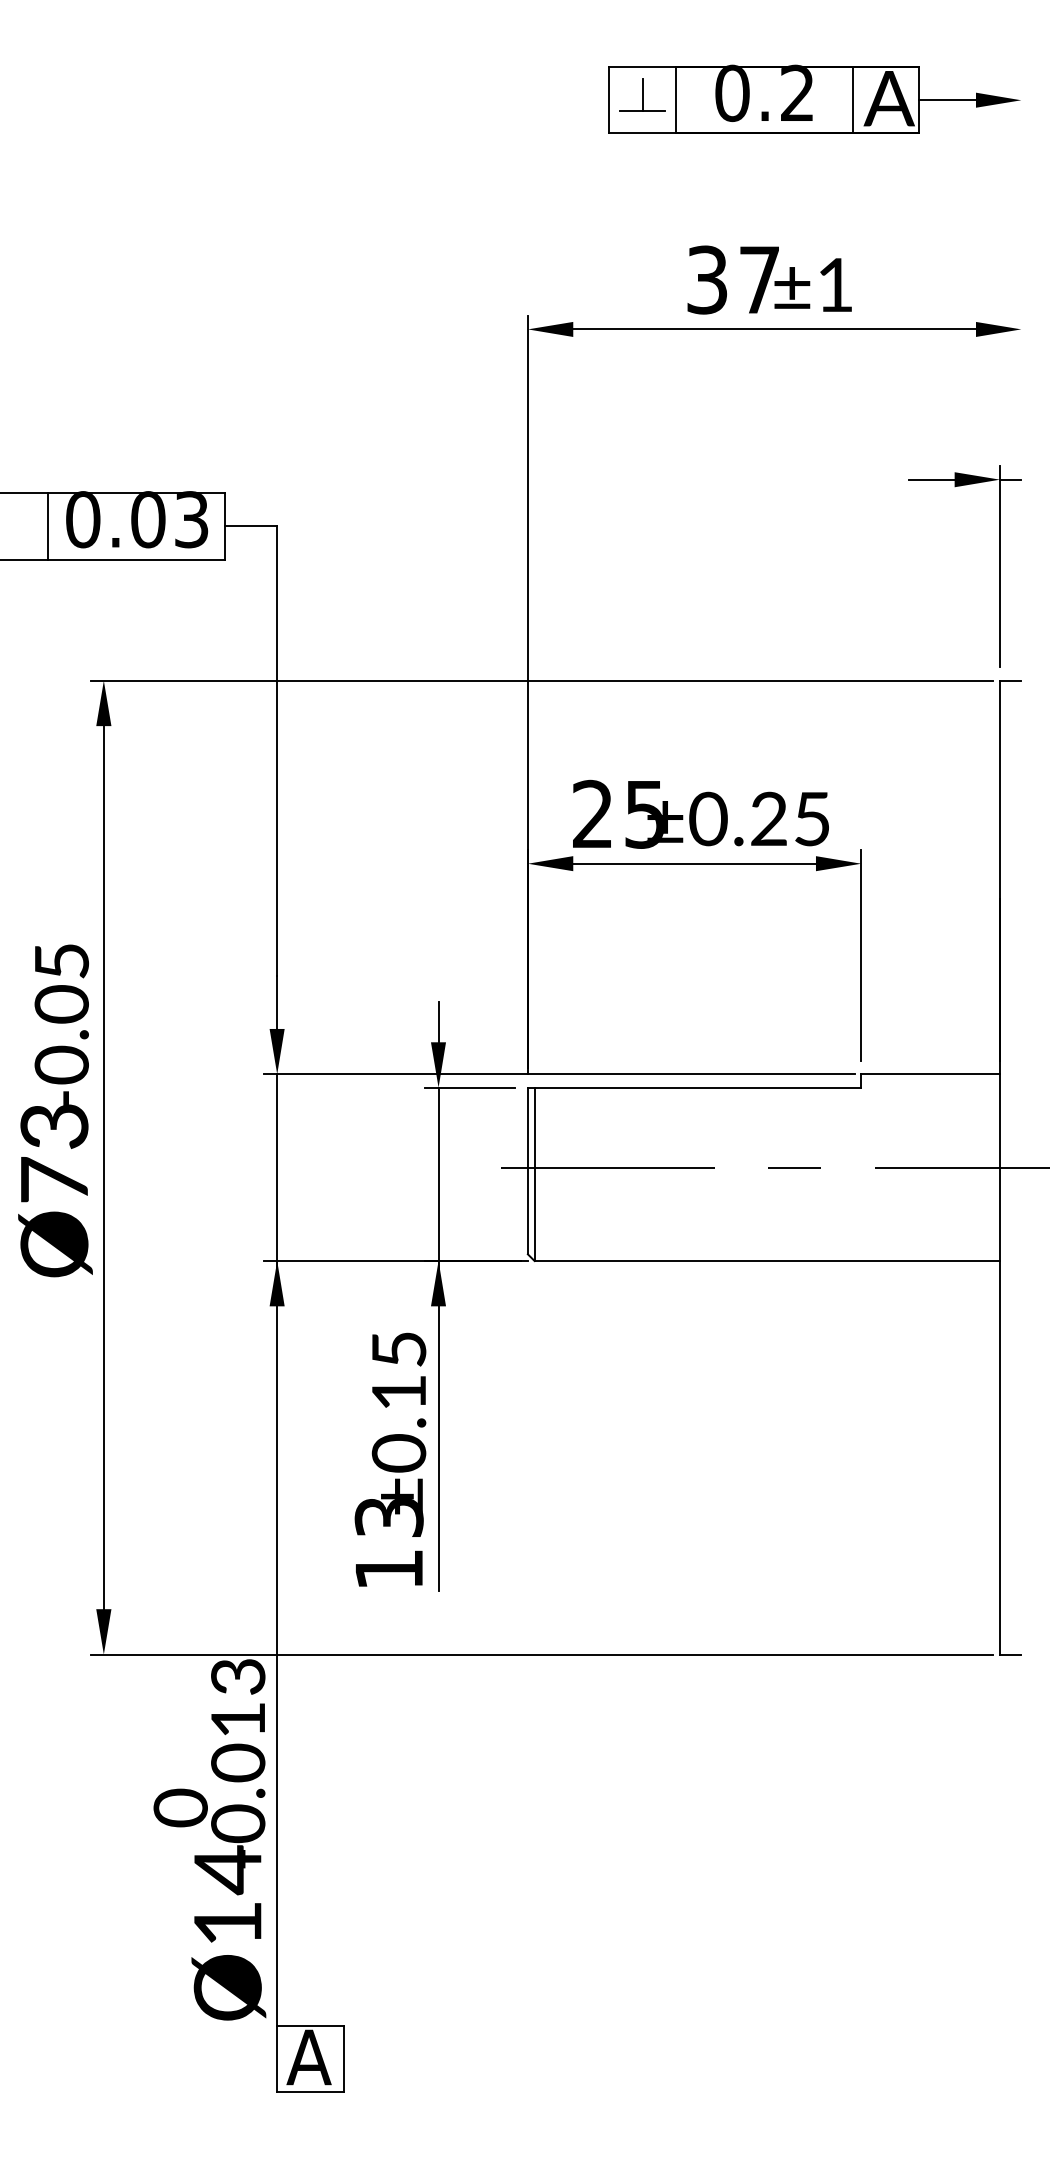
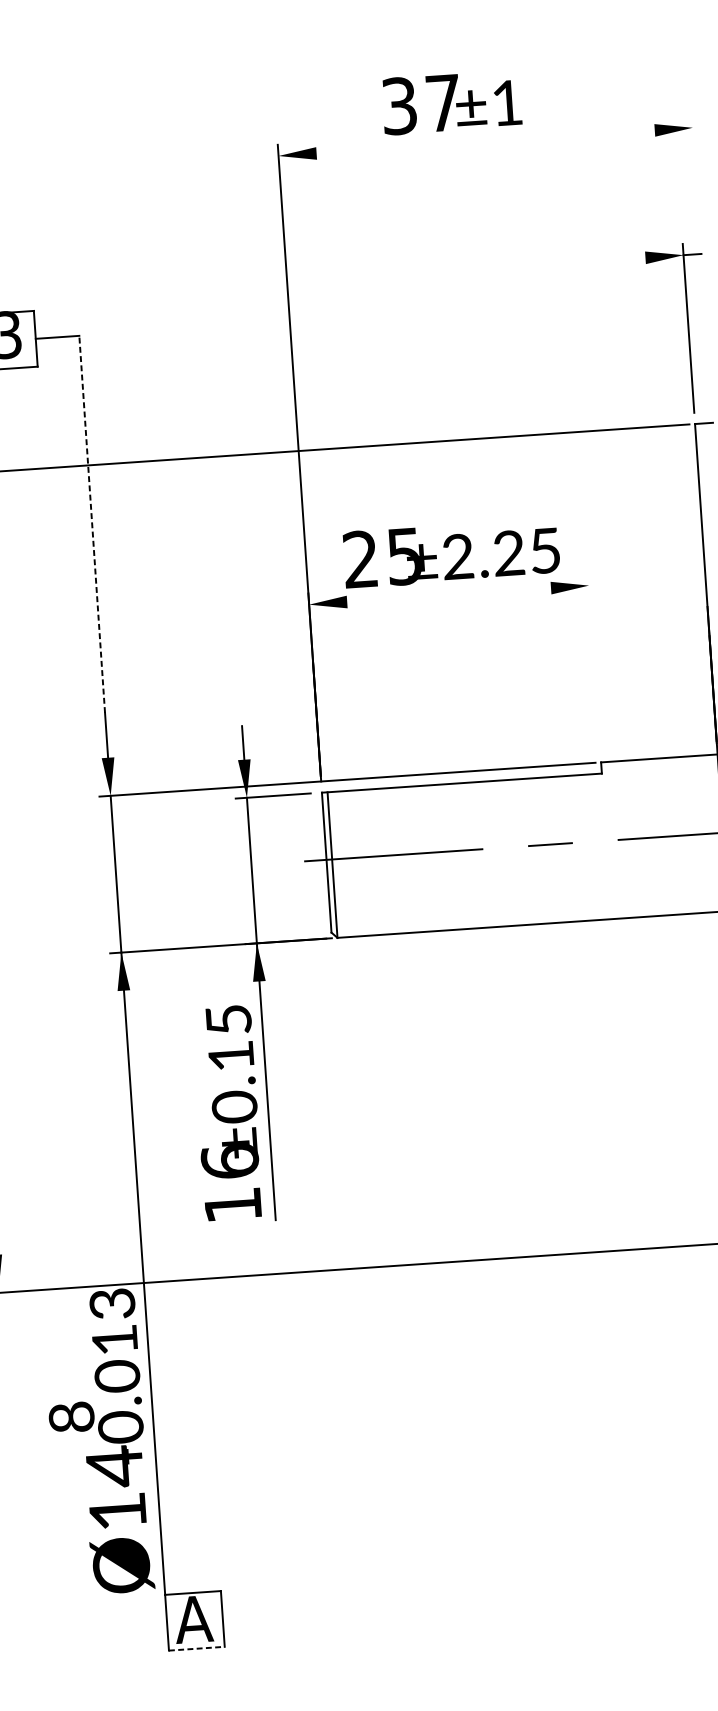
text: (769, 279) -> (451, 102), moved
line: (774, 329) -> (485, 141), removed
line: (931, 479) -> (626, 258), removed
line: (277, 751) -> (92, 524), solid -> dashed
text: (708, 819) -> (458, 557), ±0.25 -> ±2.25
line: (694, 863) -> (449, 594), removed
line: (861, 955) -> (594, 662), removed
text: (388, 1518) -> (229, 1162), 13 -> 16
text: (180, 1807) -> (71, 1417), 0 -> 8
line: (310, 2092) -> (196, 1648), solid -> dashed

